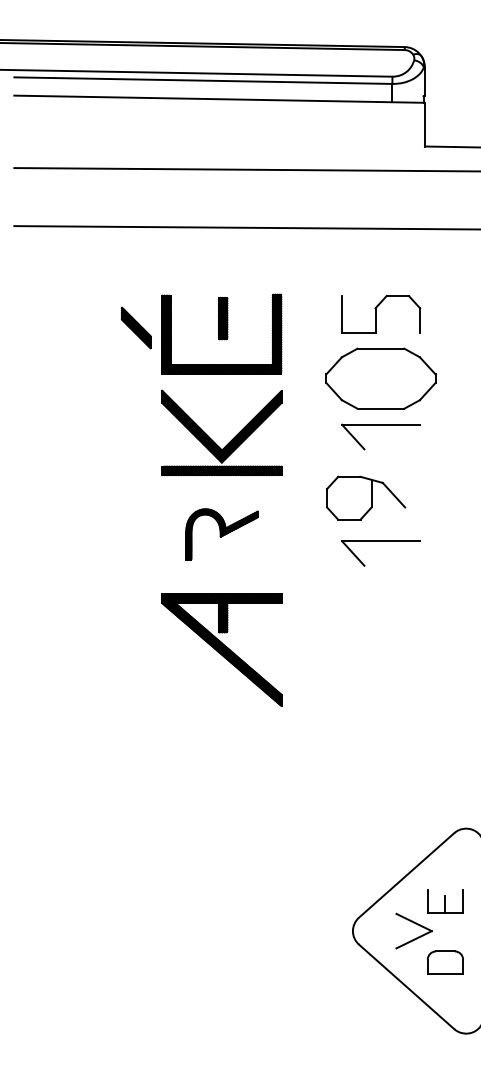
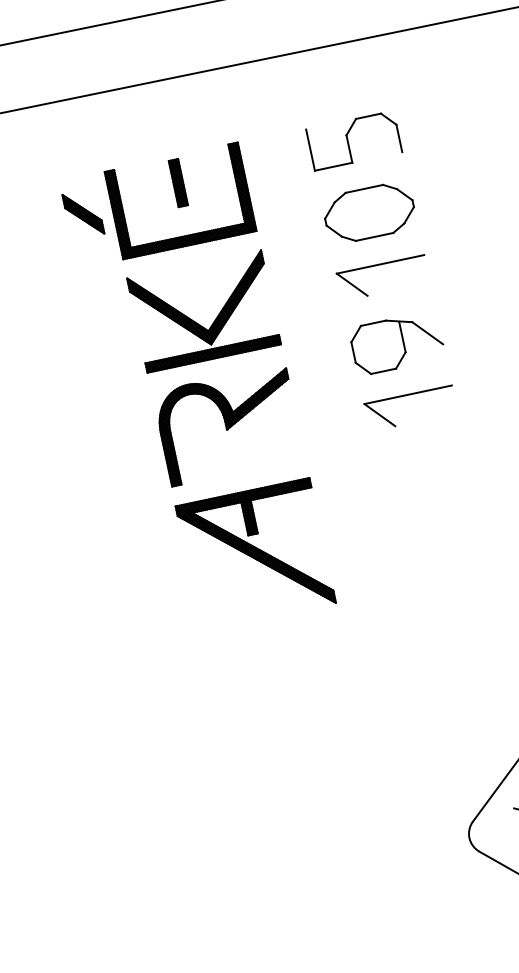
part: (381, 378) -> (369, 212), size x0.71
part: (366, 497) -> (397, 342), moved
part: (221, 534) -> (227, 425), size x1.67

